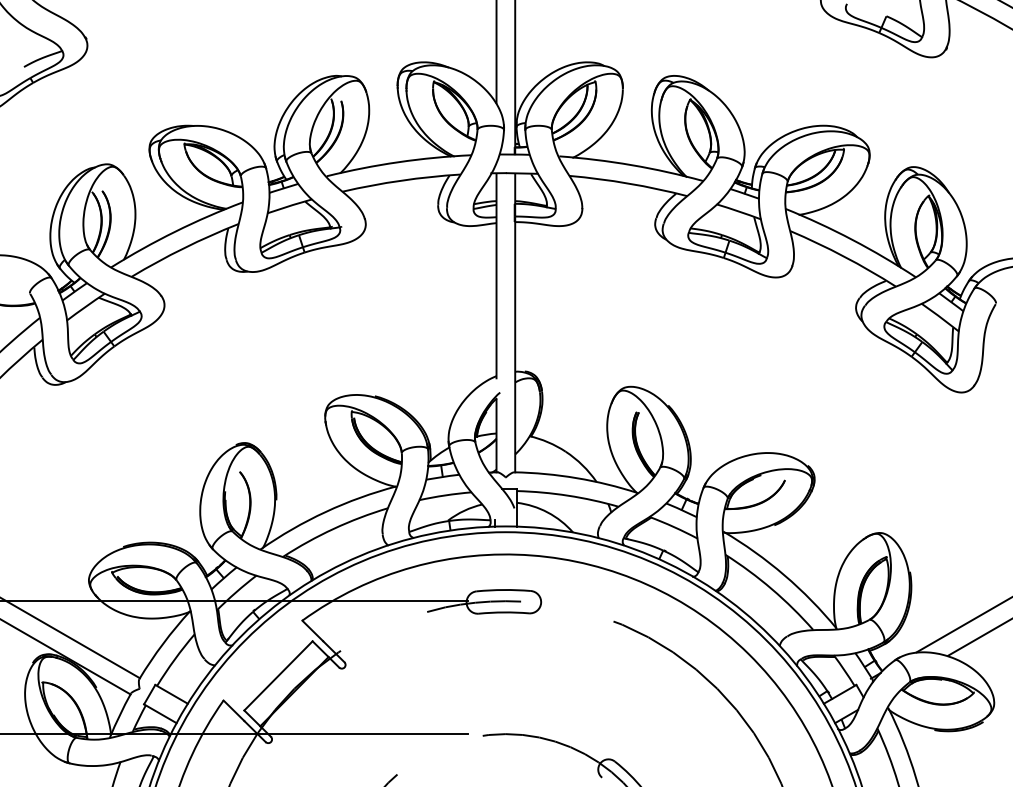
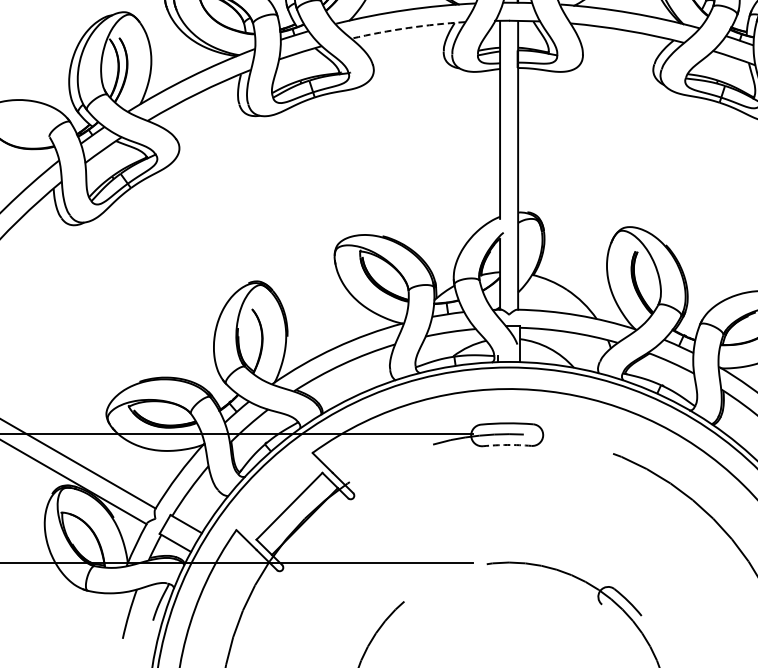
arc: (401, 180) -> (408, 27), solid -> dashed
arc: (503, 612) -> (506, 445), solid -> dashed

